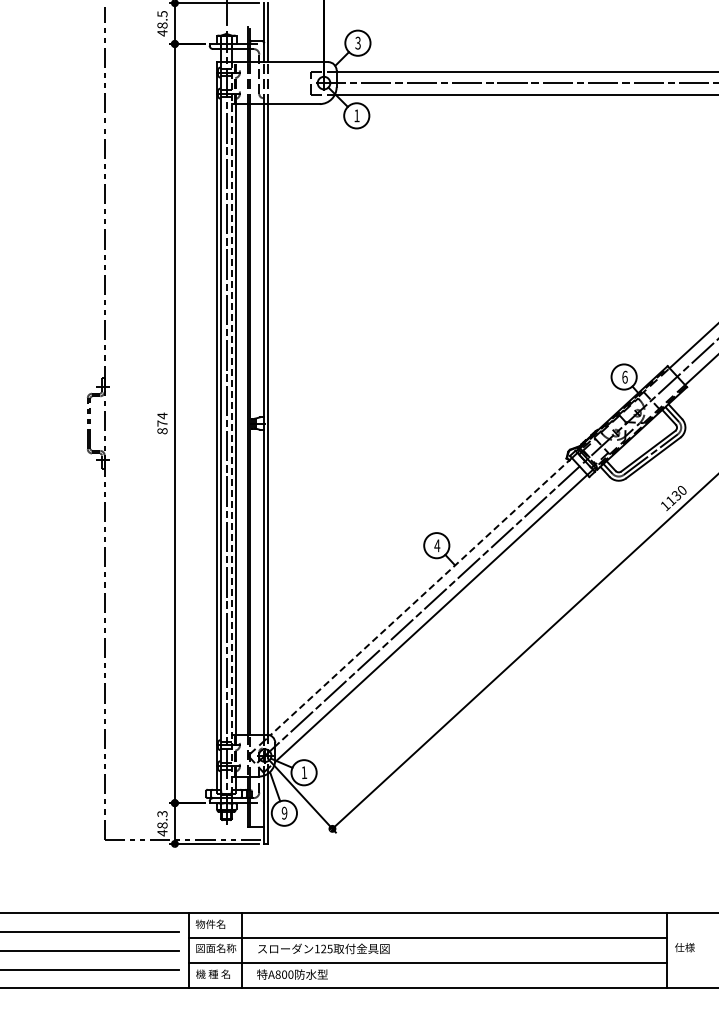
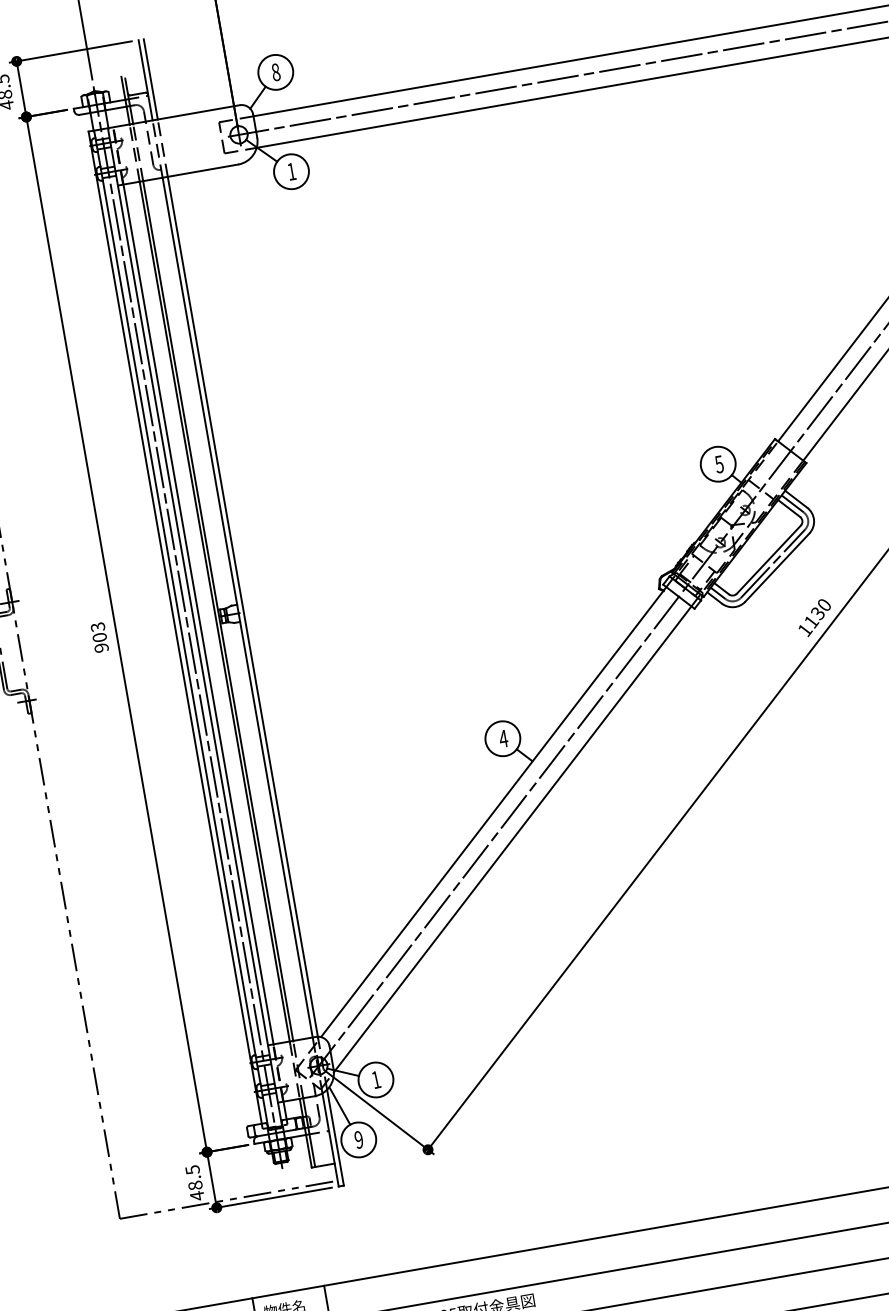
text: (357, 42) -> (275, 71), 3 -> 8
text: (624, 376) -> (718, 463), 6 -> 5
text: (162, 423) -> (99, 637), 874 -> 903
line: (231, 428) -> (195, 627), dashed -> solid
line: (421, 596) -> (494, 811), dashed -> solid
text: (161, 813) -> (191, 1169), 48.3 -> 48.5

